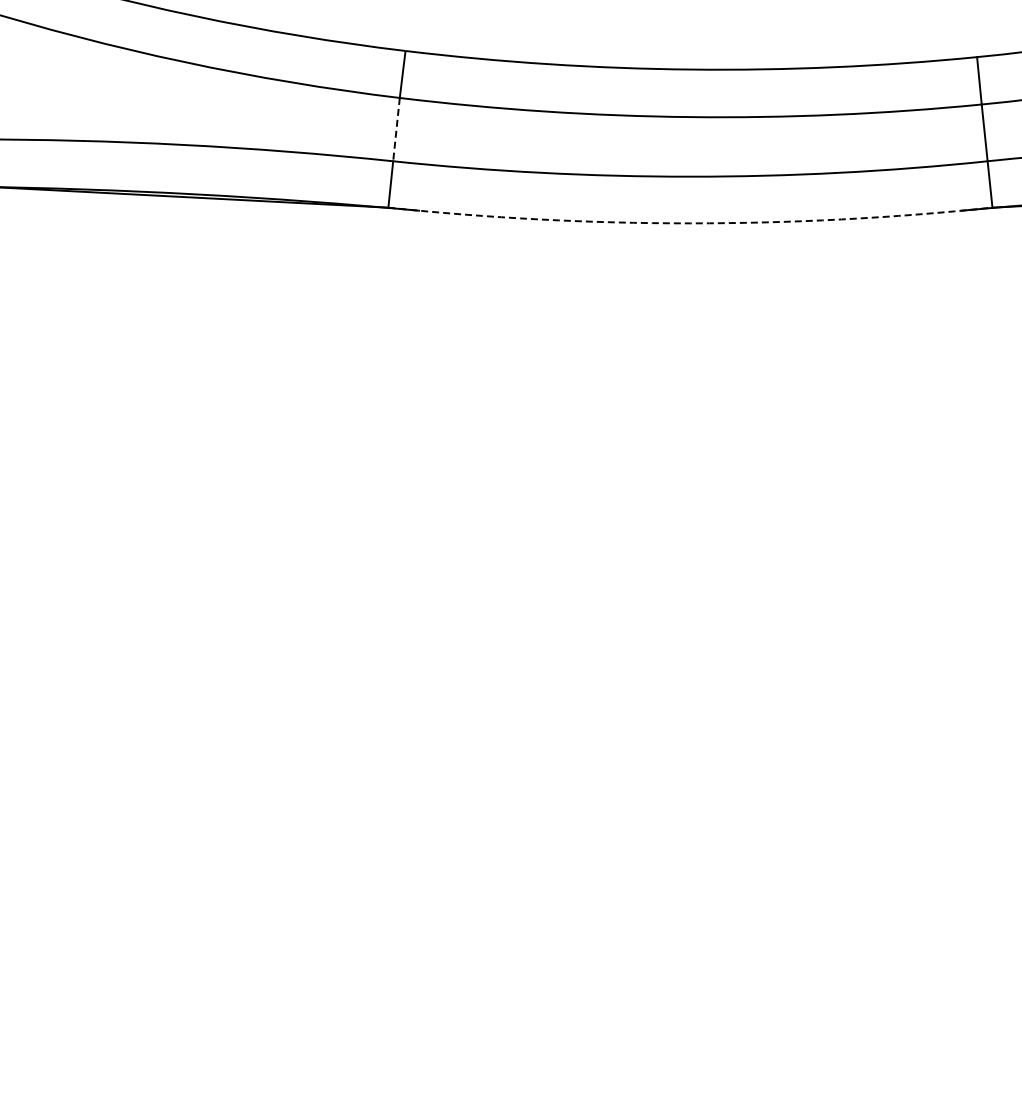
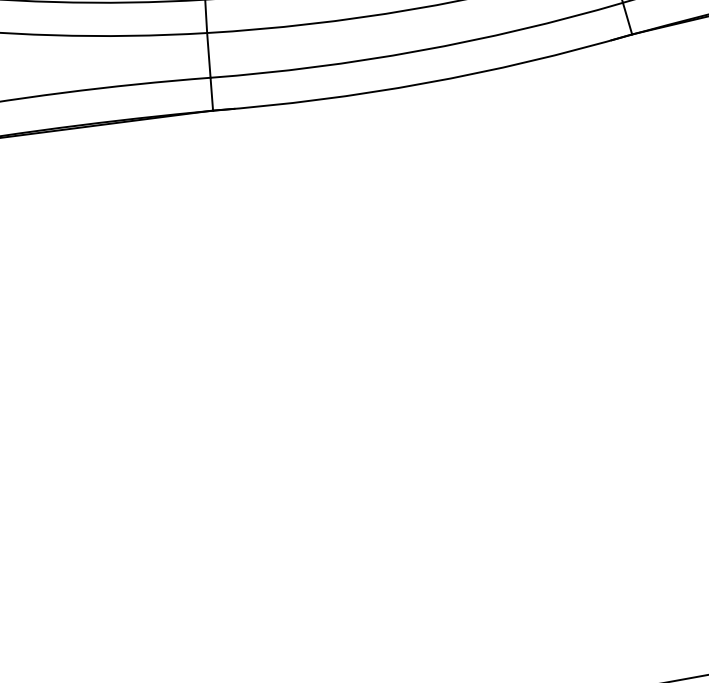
line: (396, 129) -> (208, 55), dashed -> solid
arc: (690, 223) -> (424, 83), dashed -> solid

